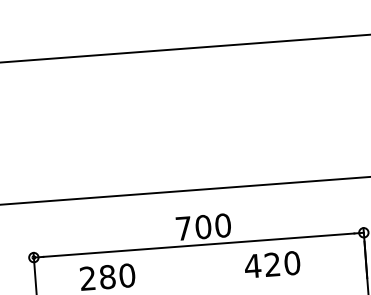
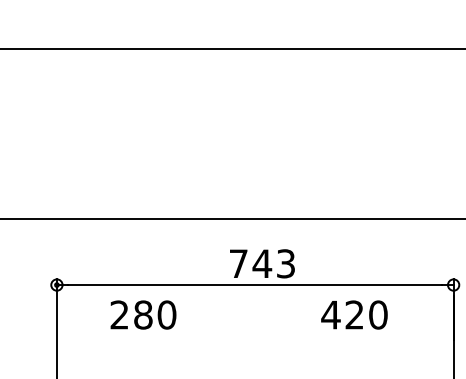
text: (212, 226) -> (273, 263), 700 -> 743
text: (272, 264) -> (354, 314), moved

